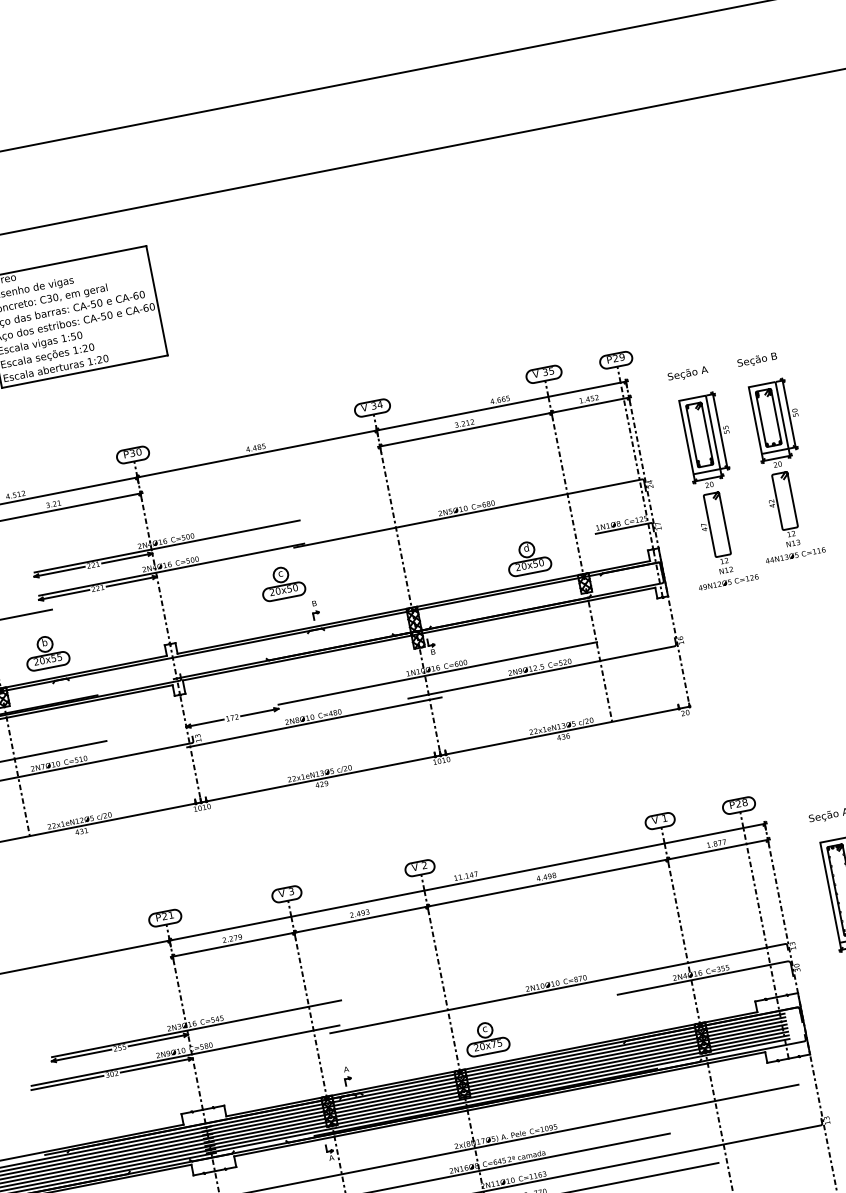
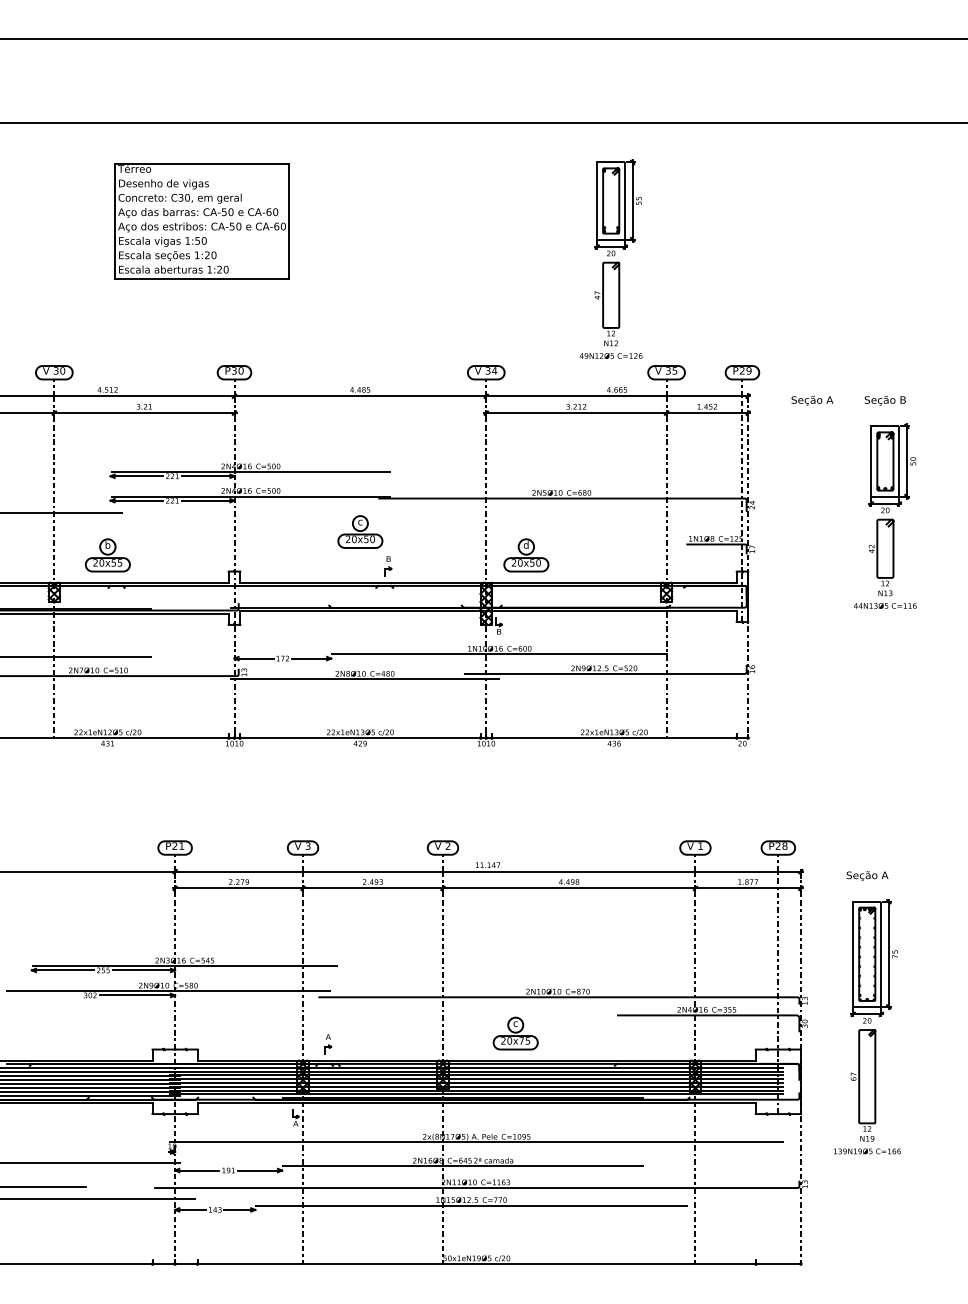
part: (709, 489) -> (610, 258), moved
part: (528, 557) -> (526, 555), moved
part: (486, 1038) -> (515, 1033), moved
line: (67, 1083) -> (43, 995), removed

